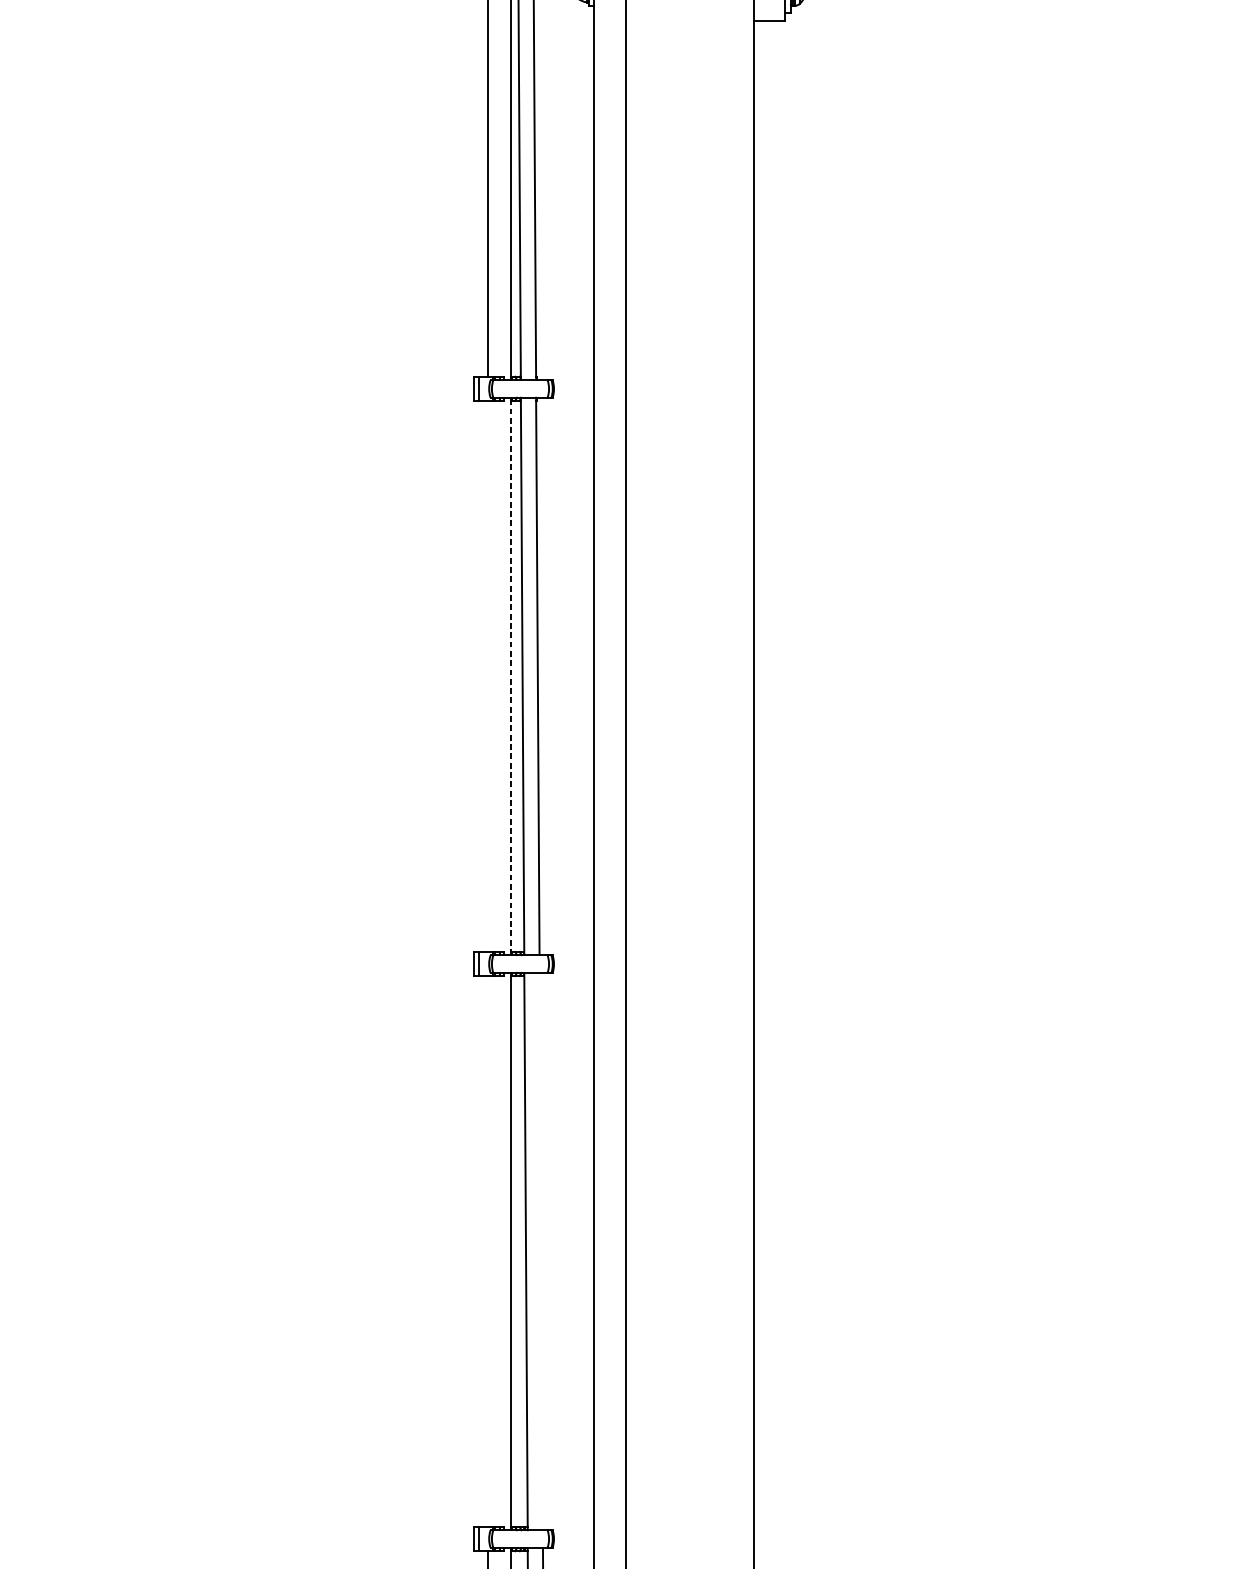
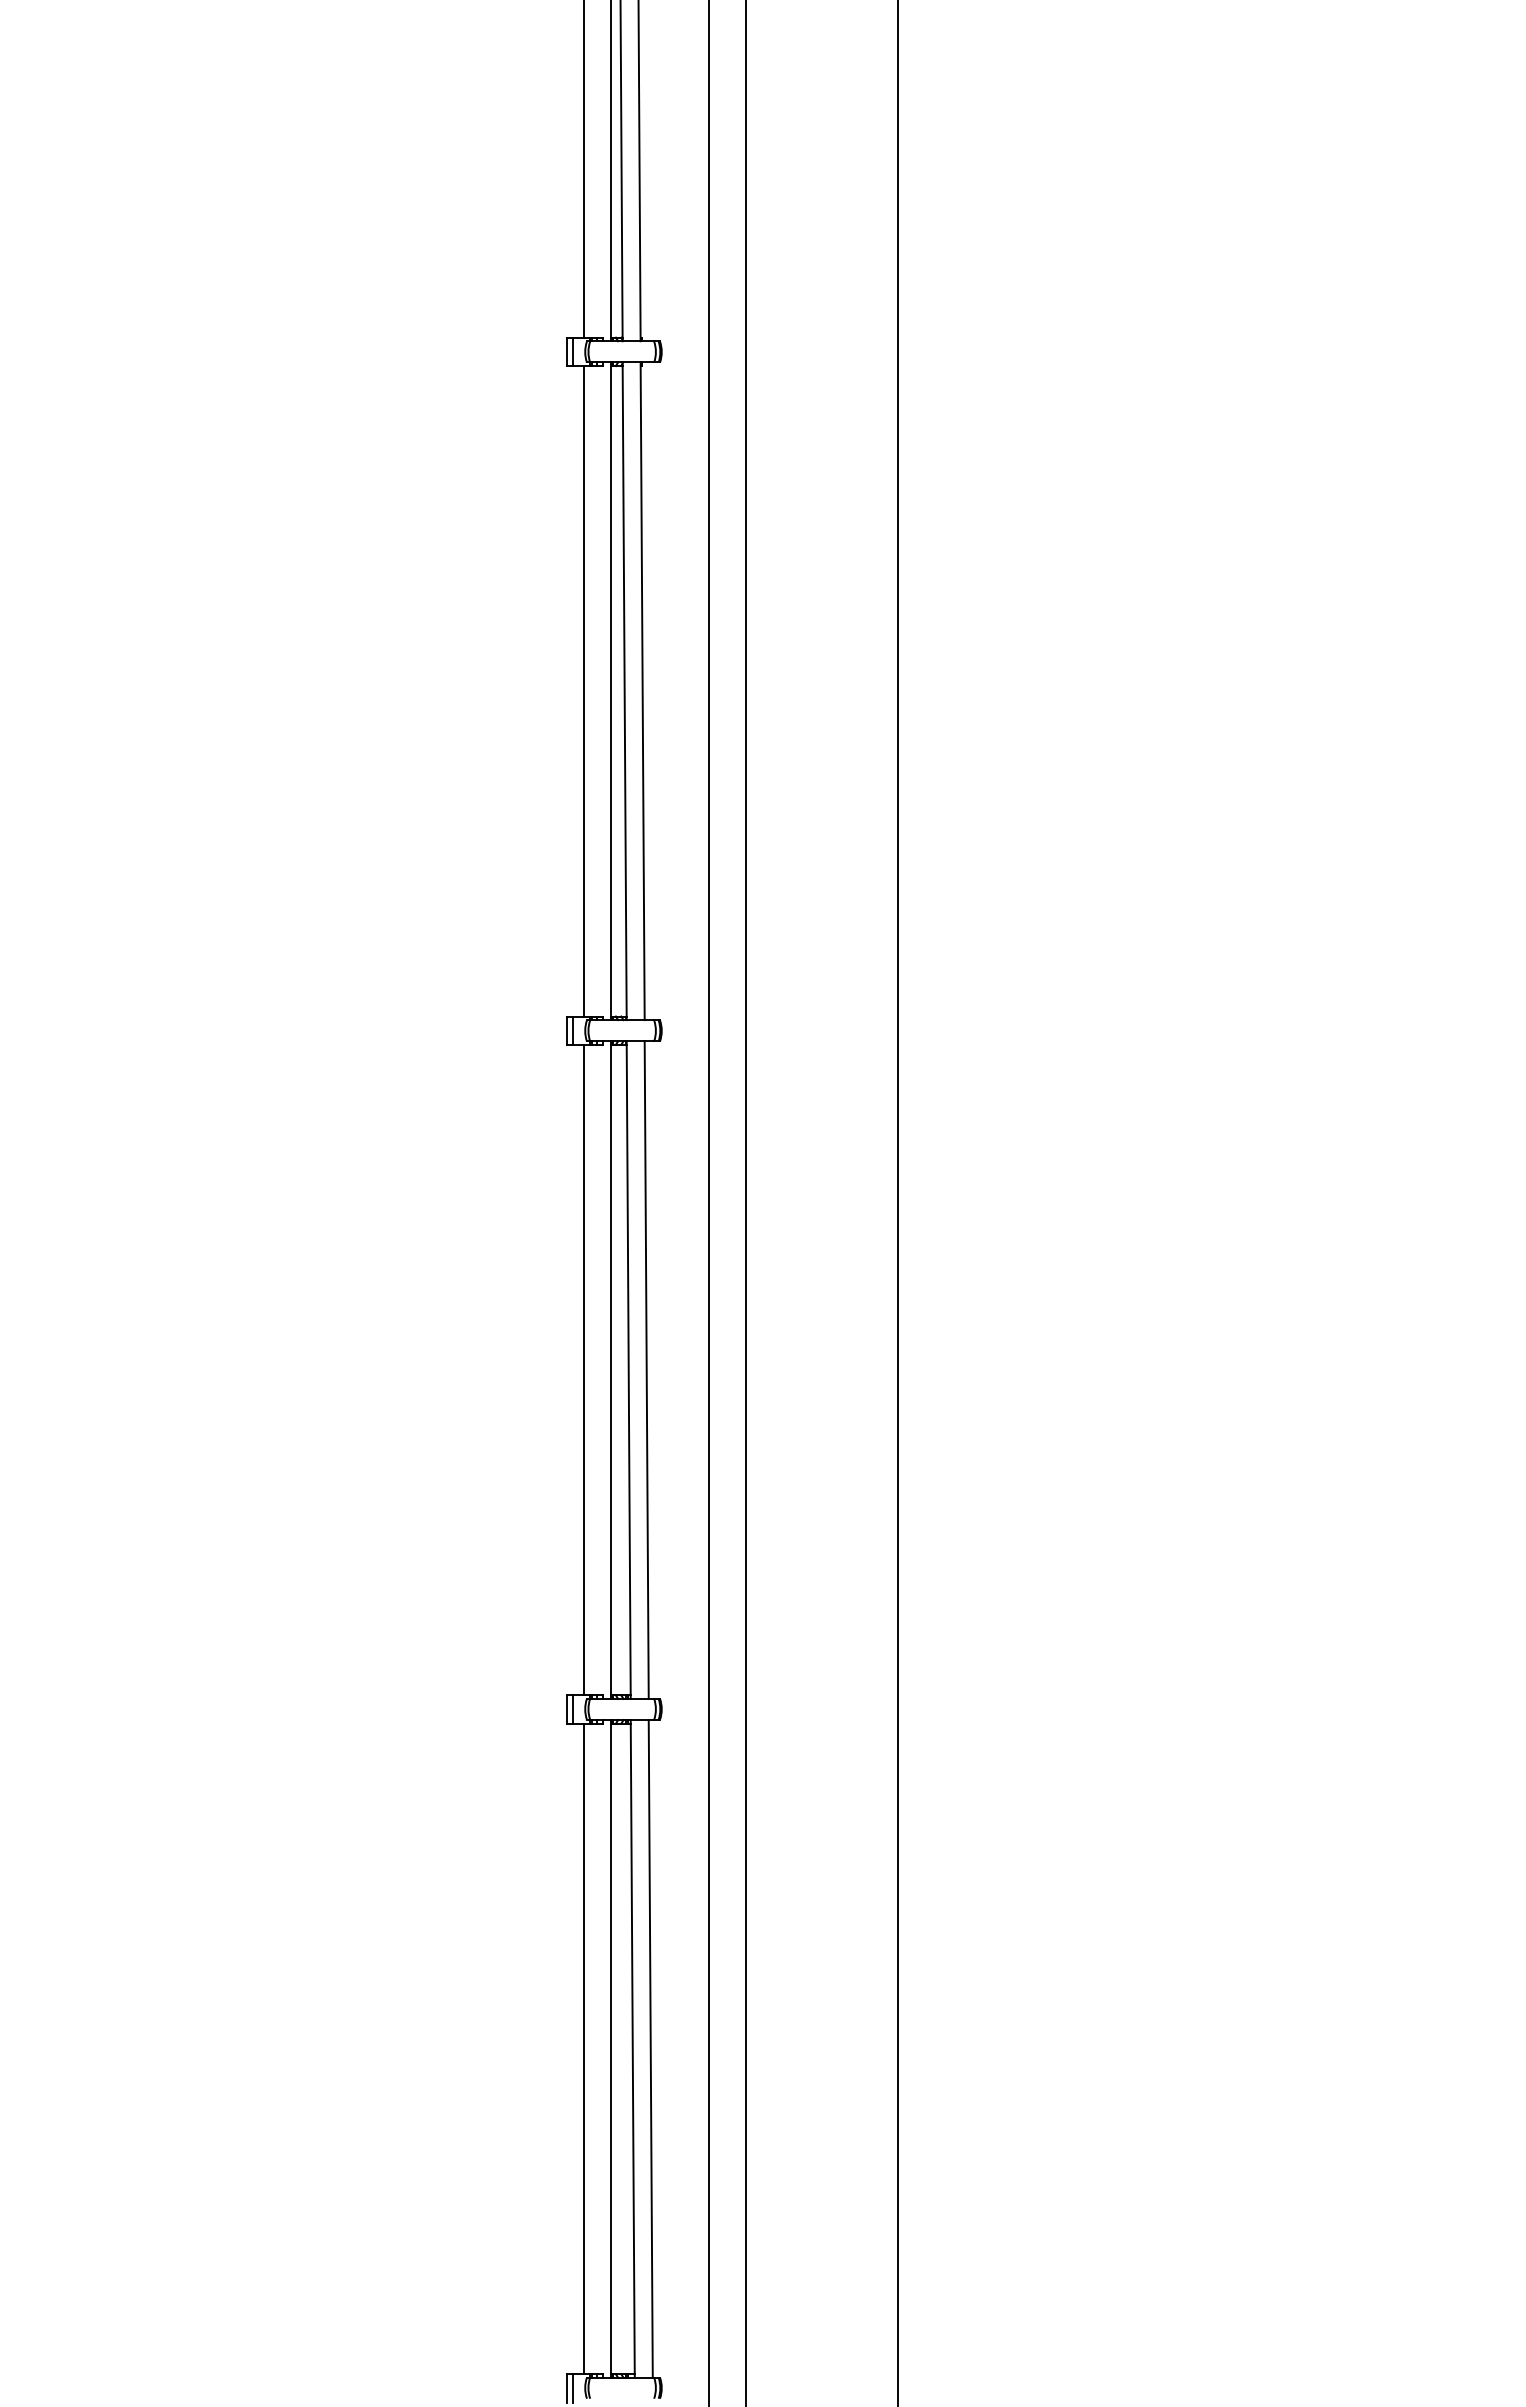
line: (487, 676) -> (583, 691), added
line: (510, 676) -> (610, 691), dashed -> solid
line: (487, 1251) -> (583, 1369), added
line: (541, 1251) -> (646, 1369), added

